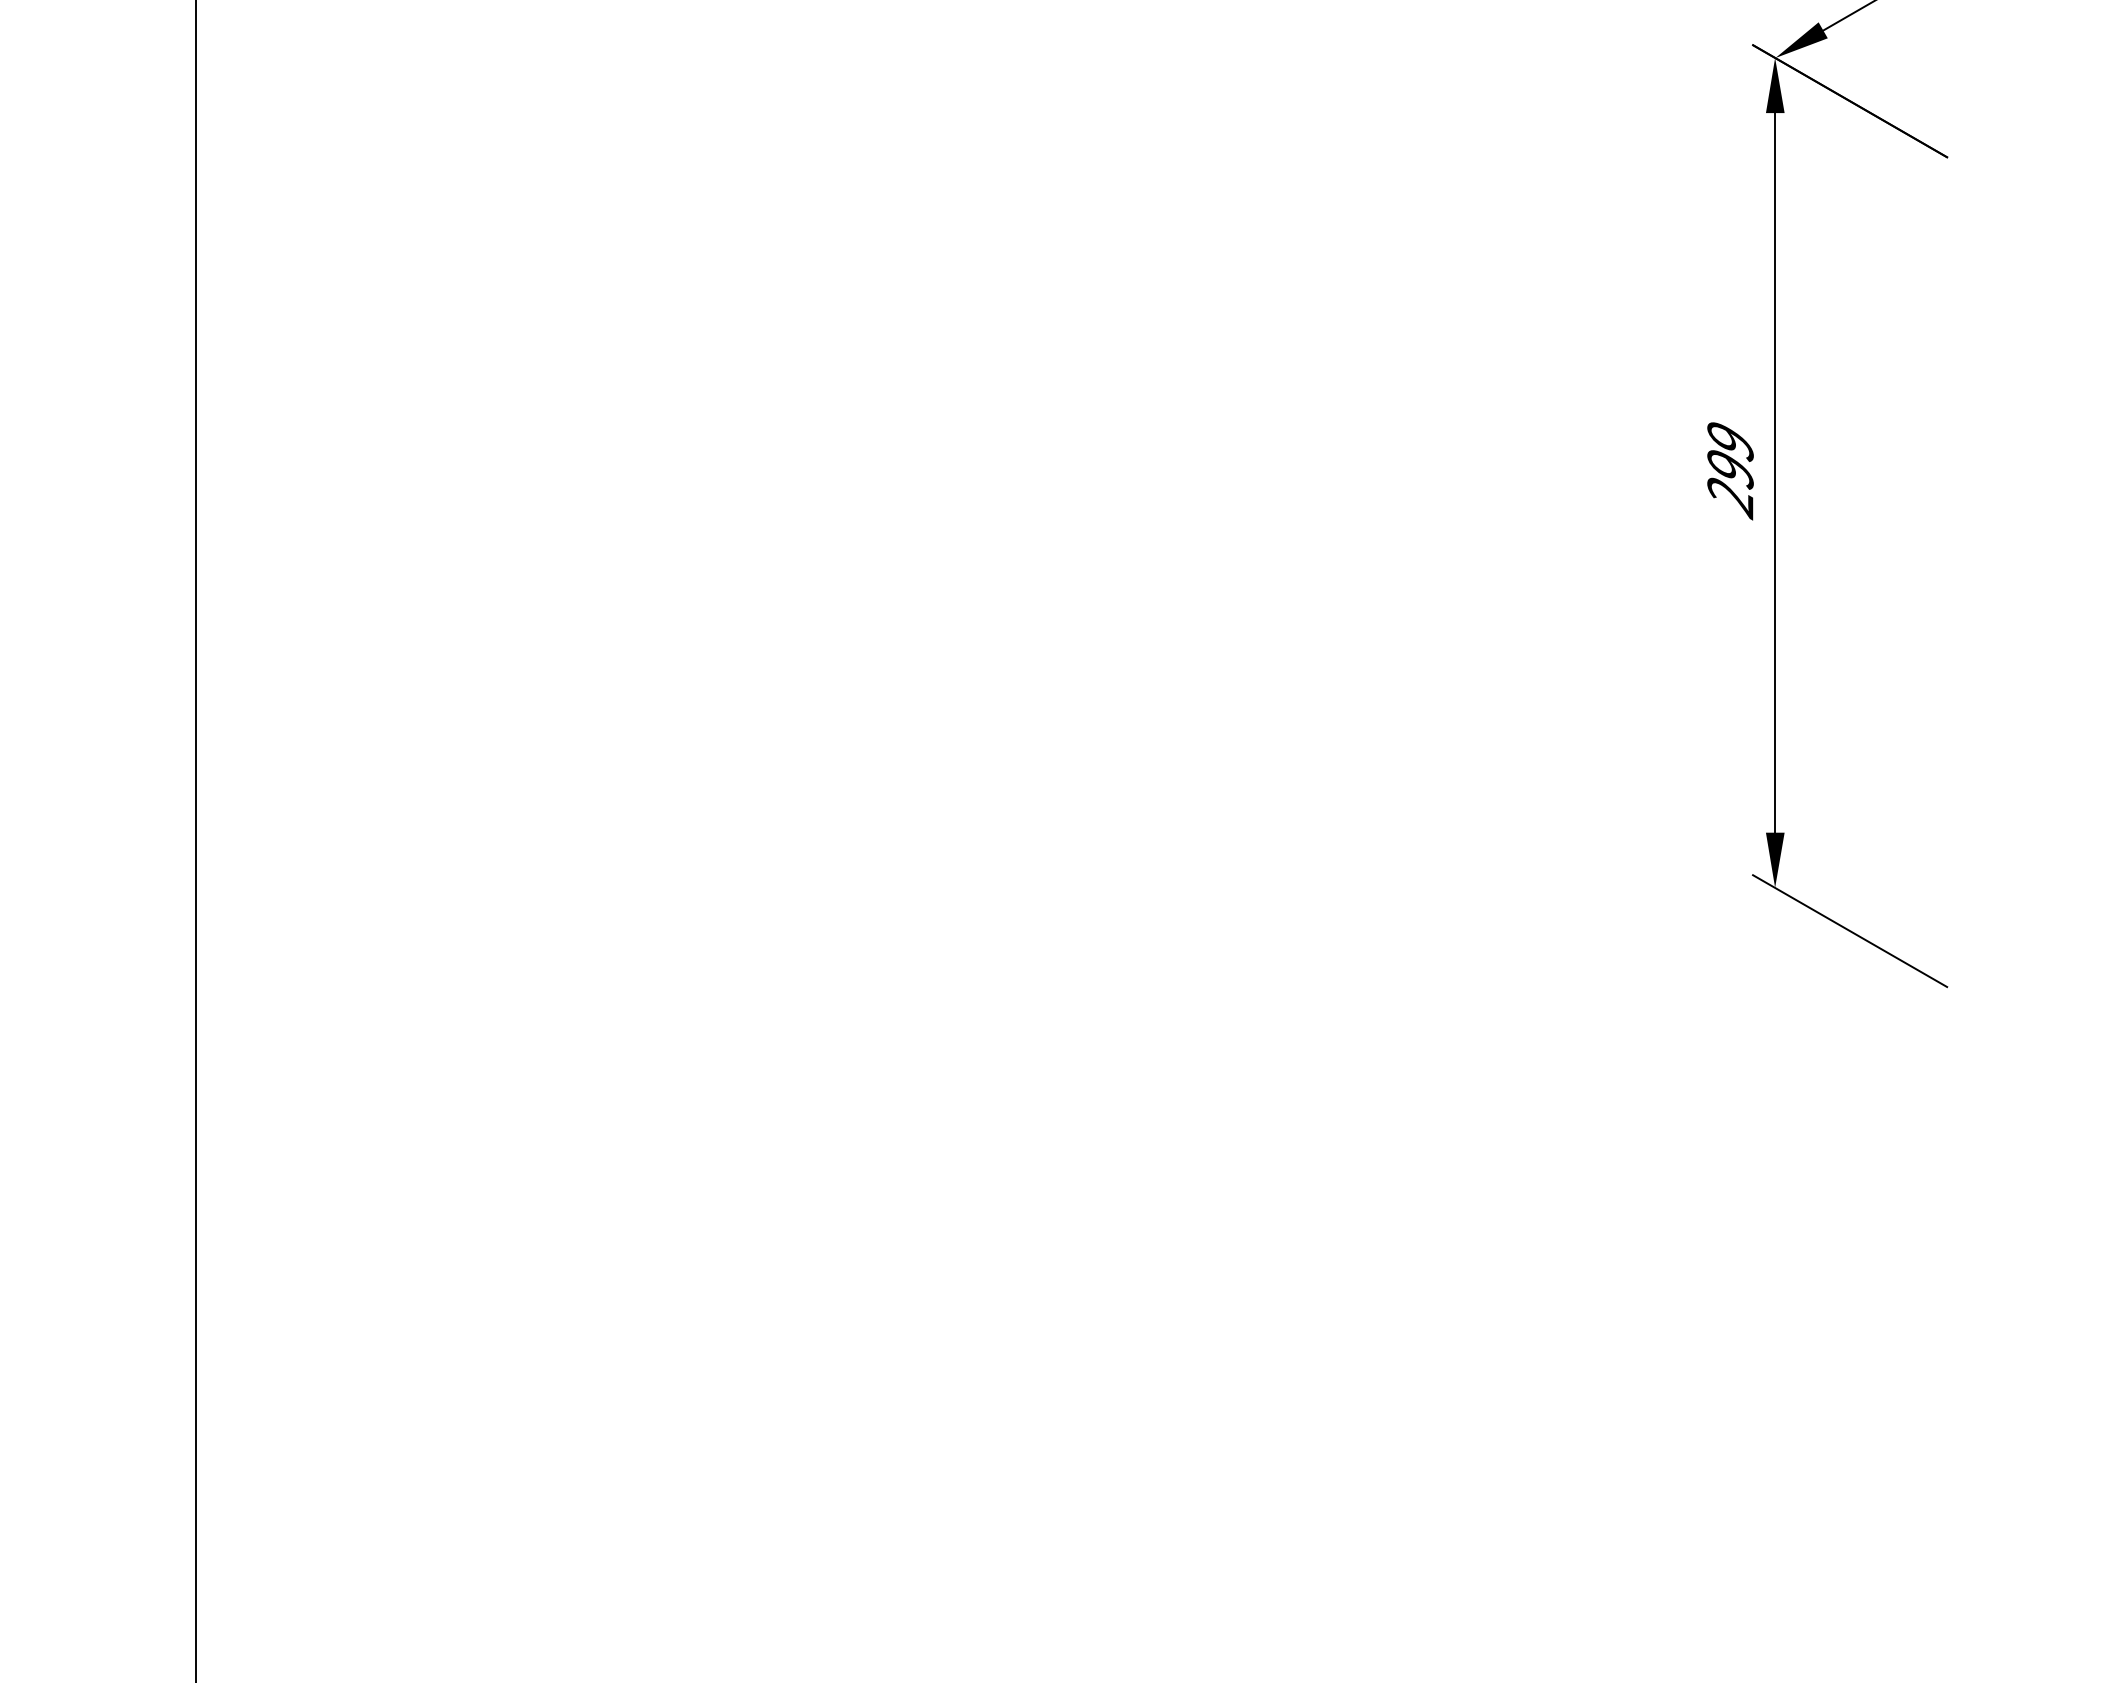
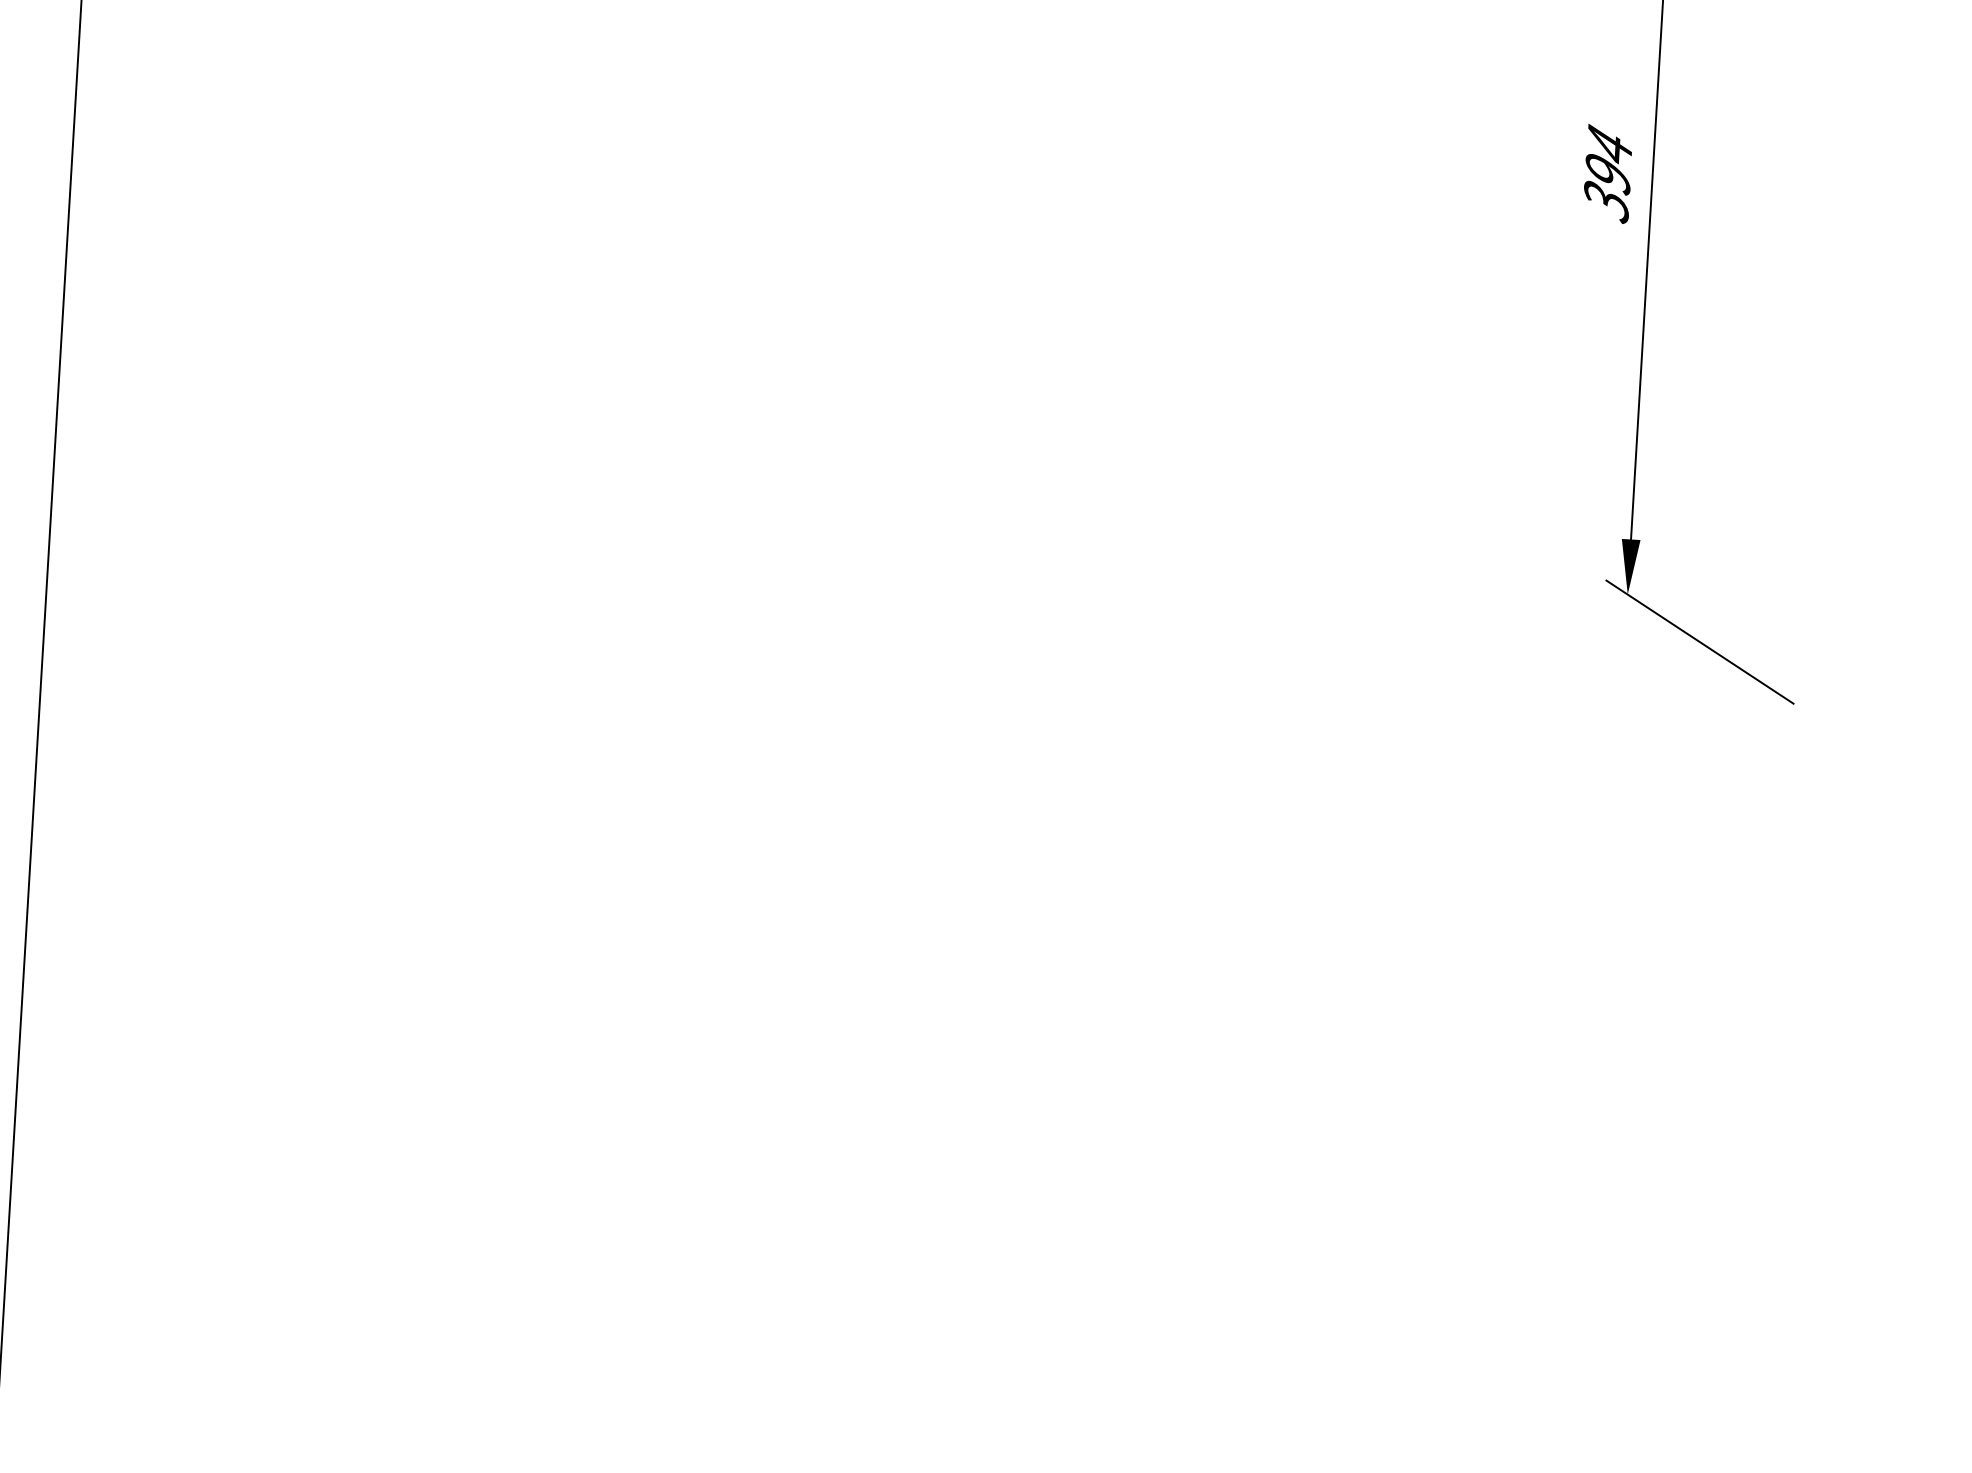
text: (1730, 470) -> (1607, 175), 299 -> 394

